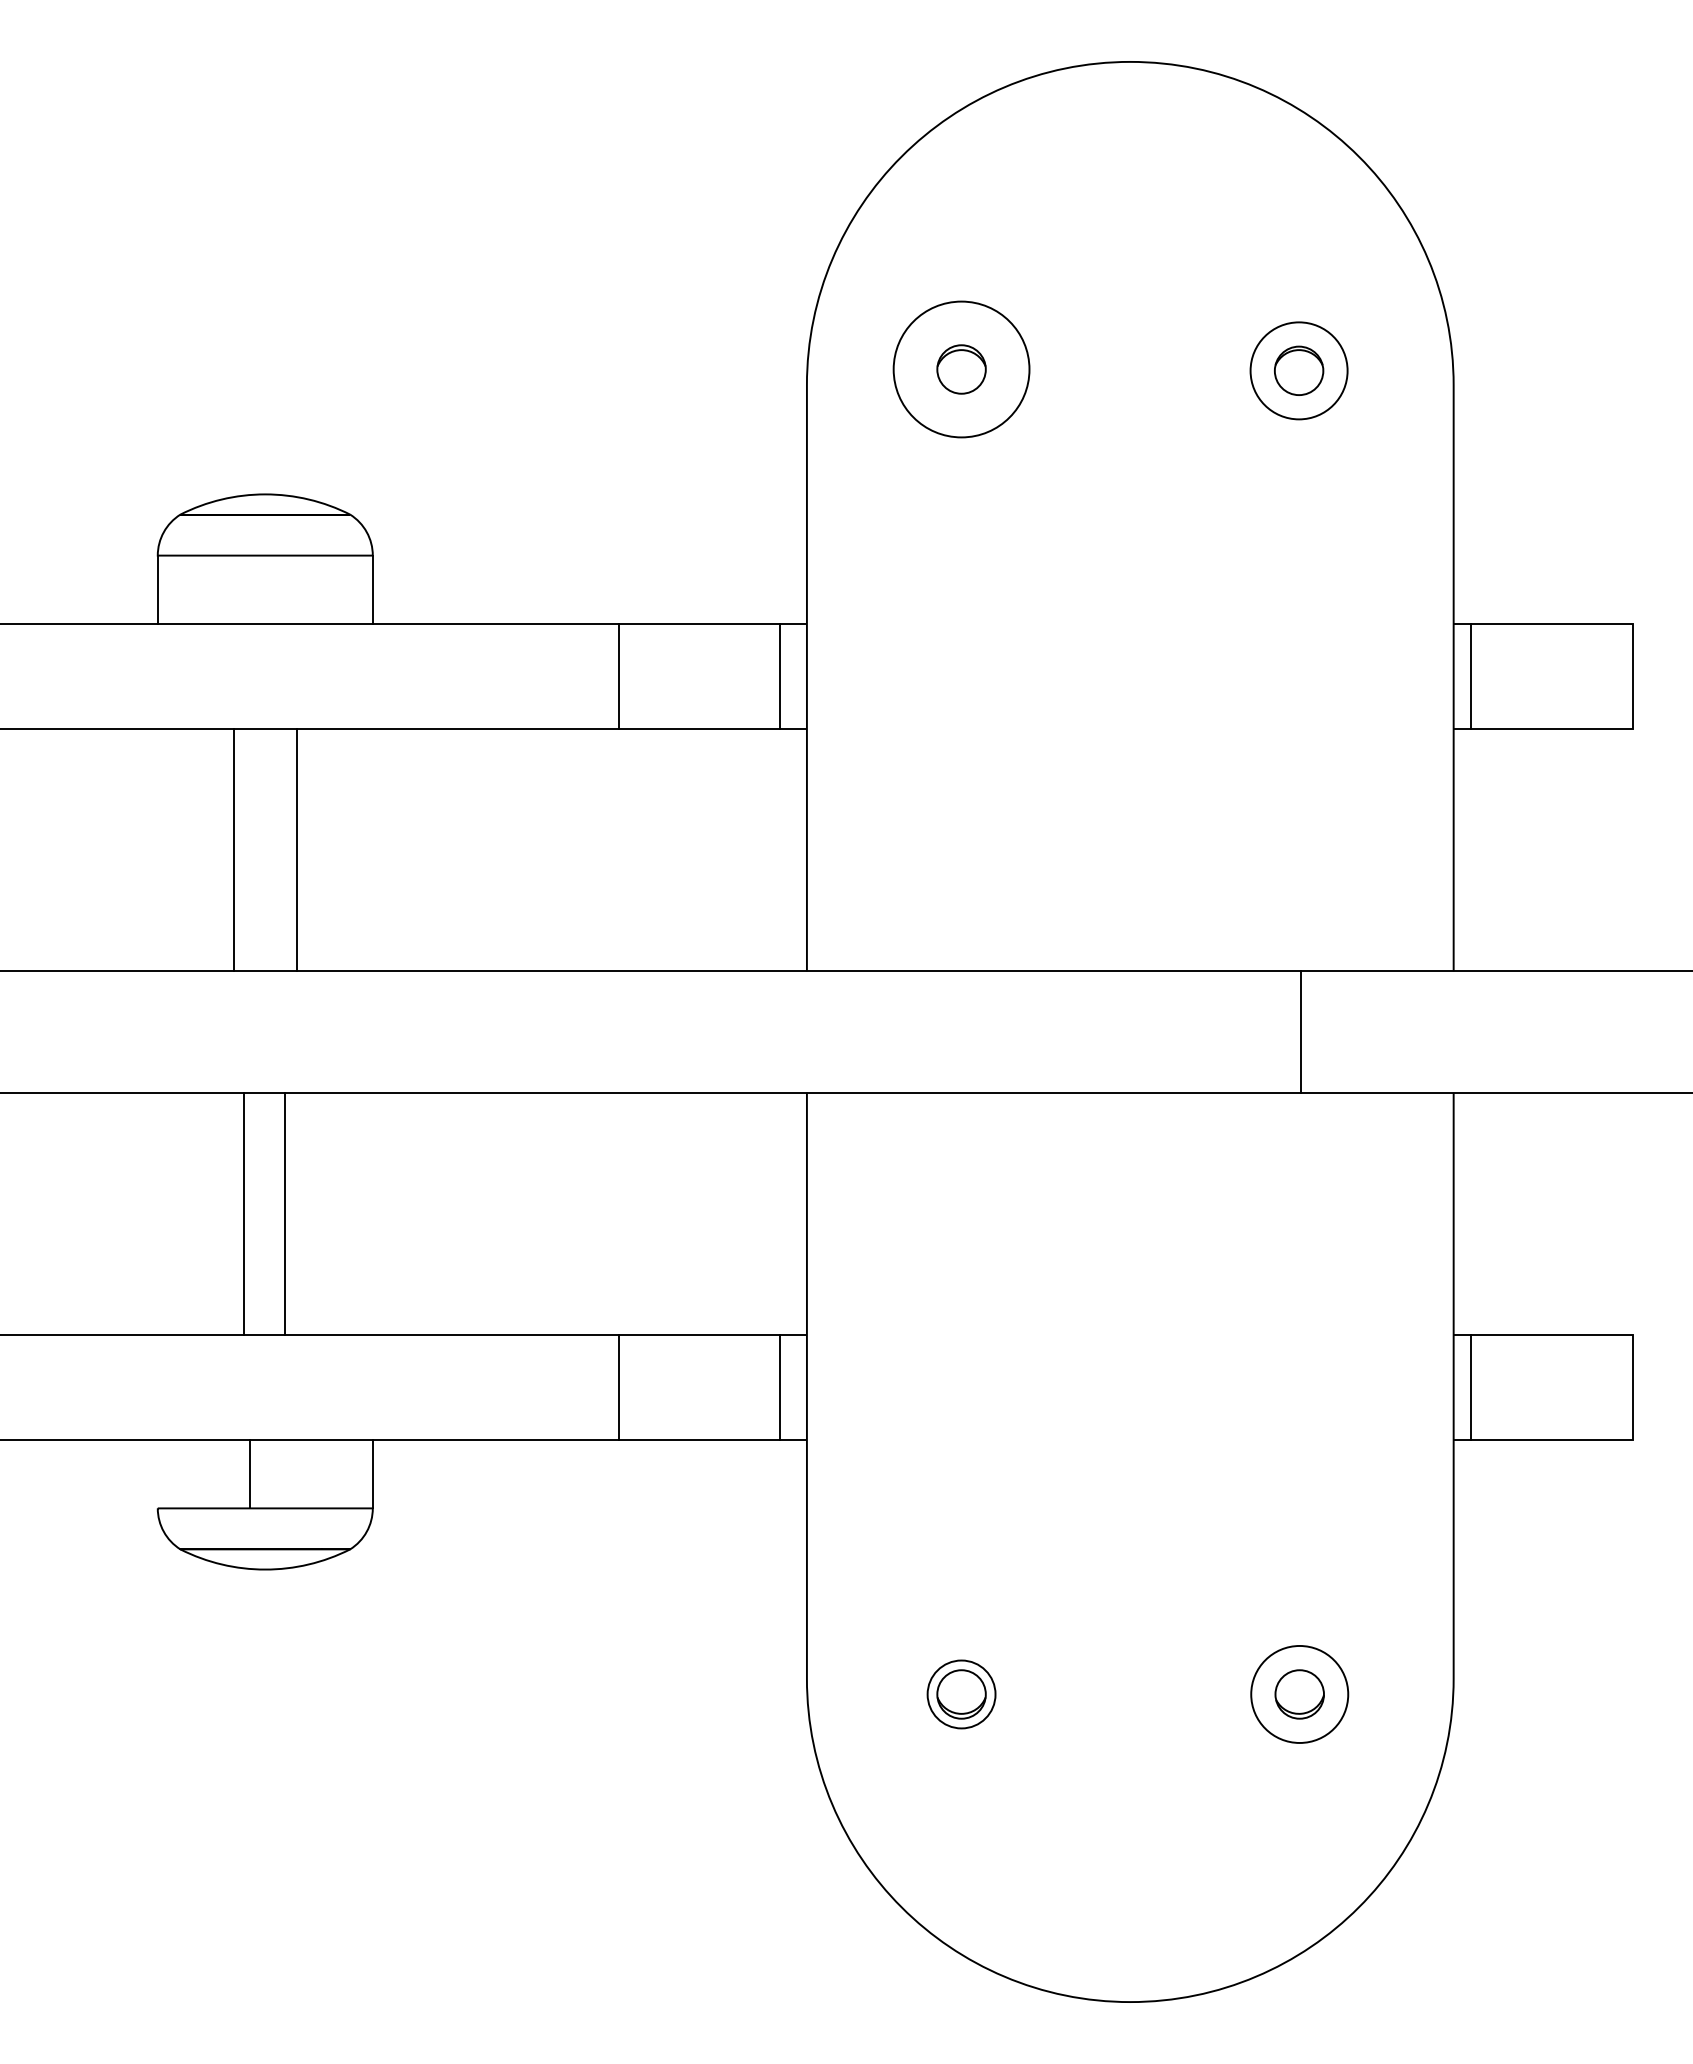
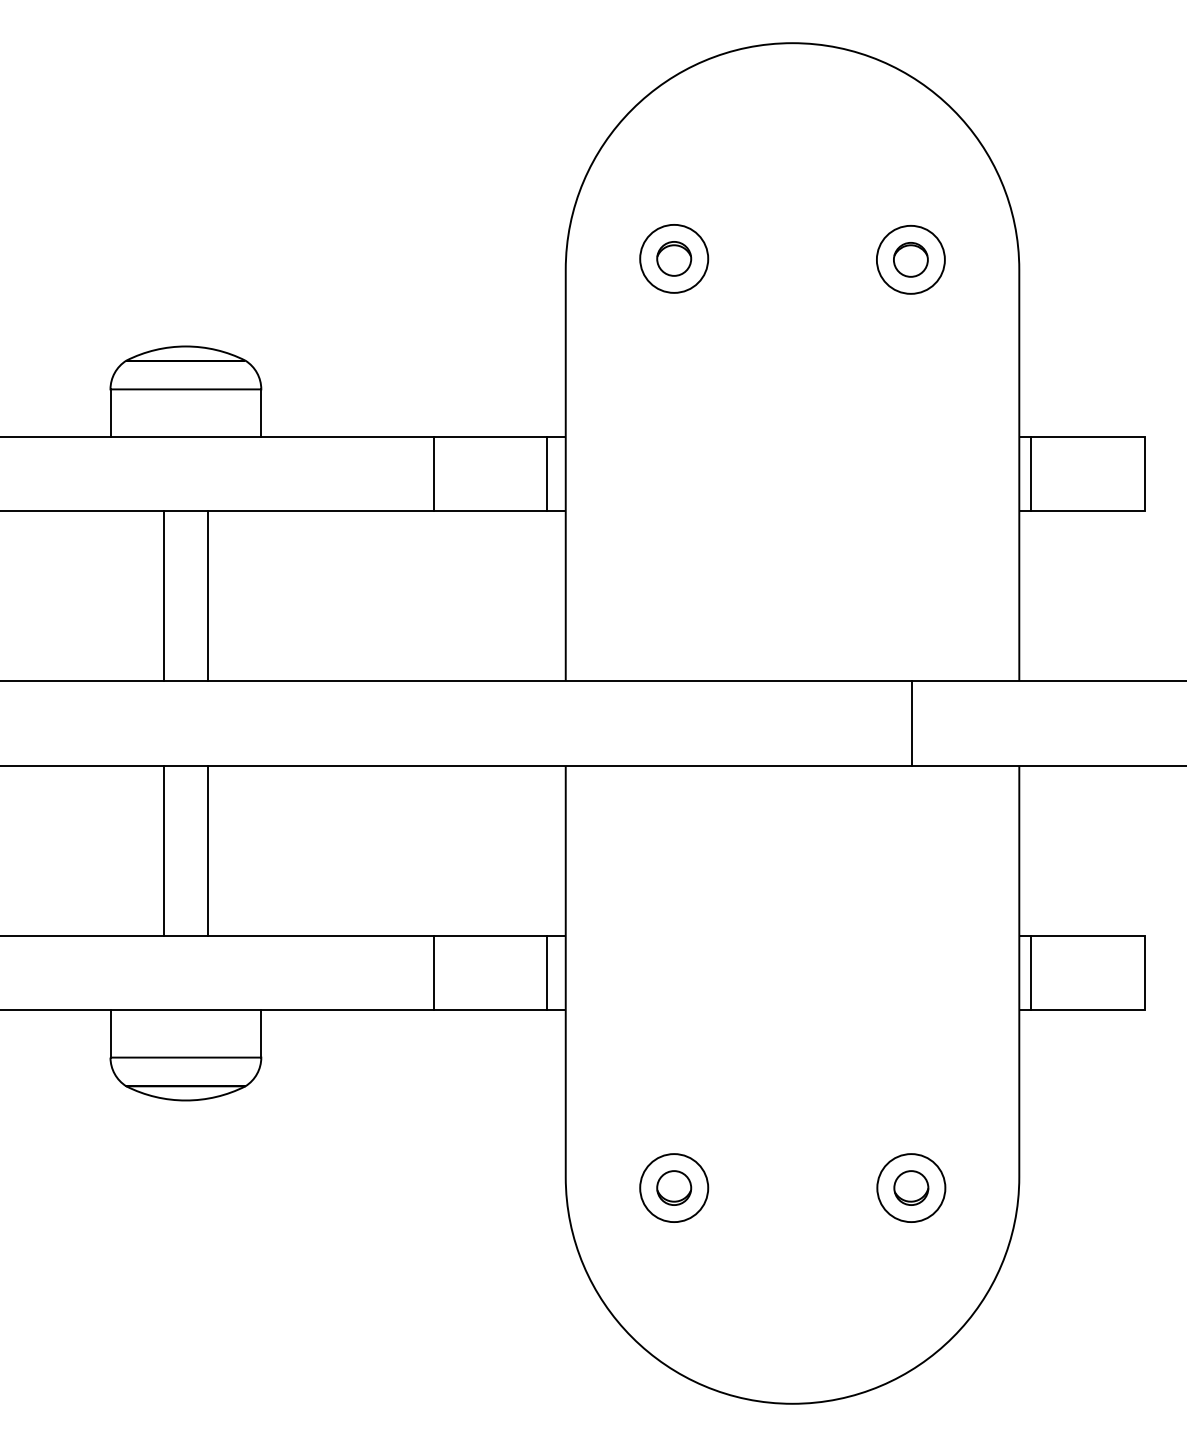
circle: (961, 369) -> (674, 258), size x0.71
line: (243, 1213) -> (207, 850), moved
line: (284, 1213) -> (163, 850), moved
line: (249, 1474) -> (110, 1033), moved
circle: (961, 1693) -> (674, 1187), size x1.43

